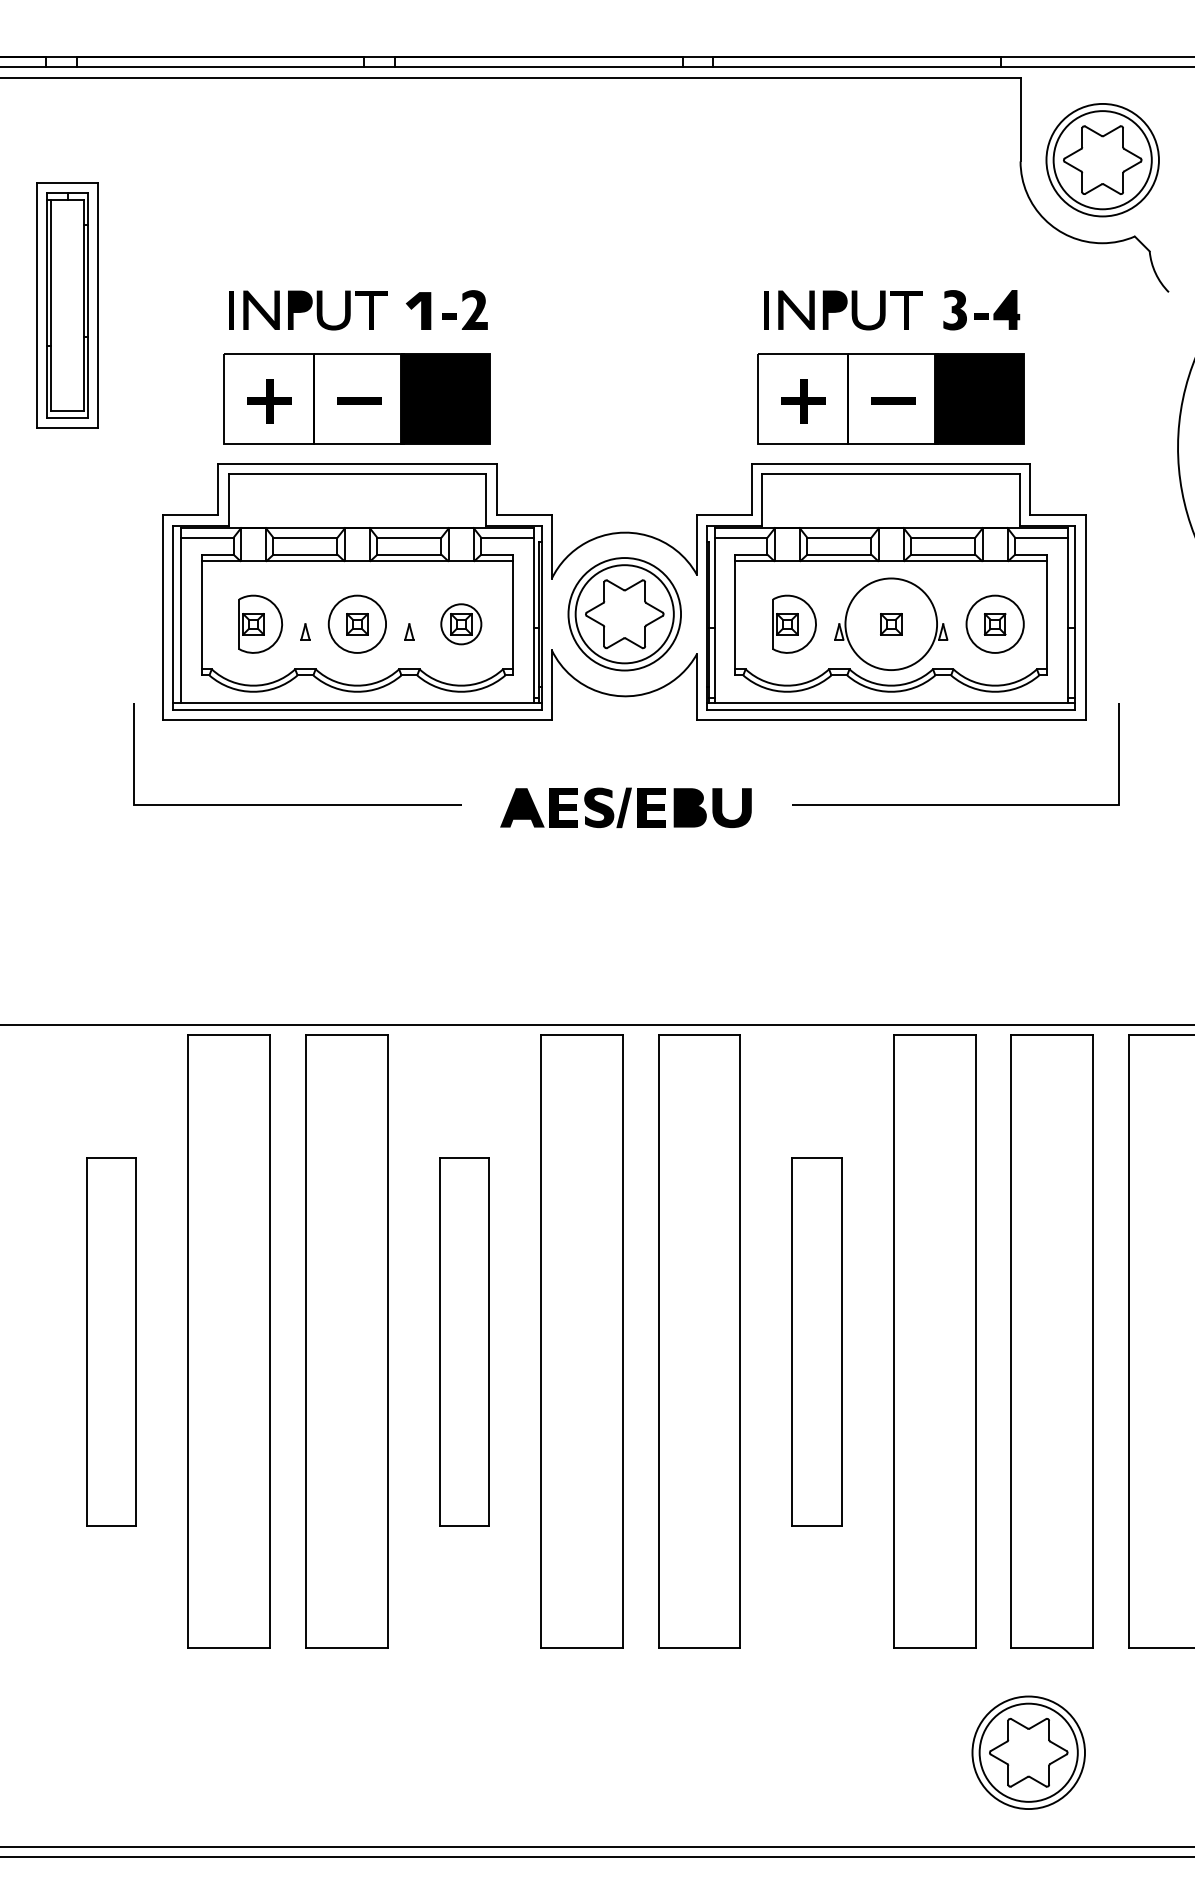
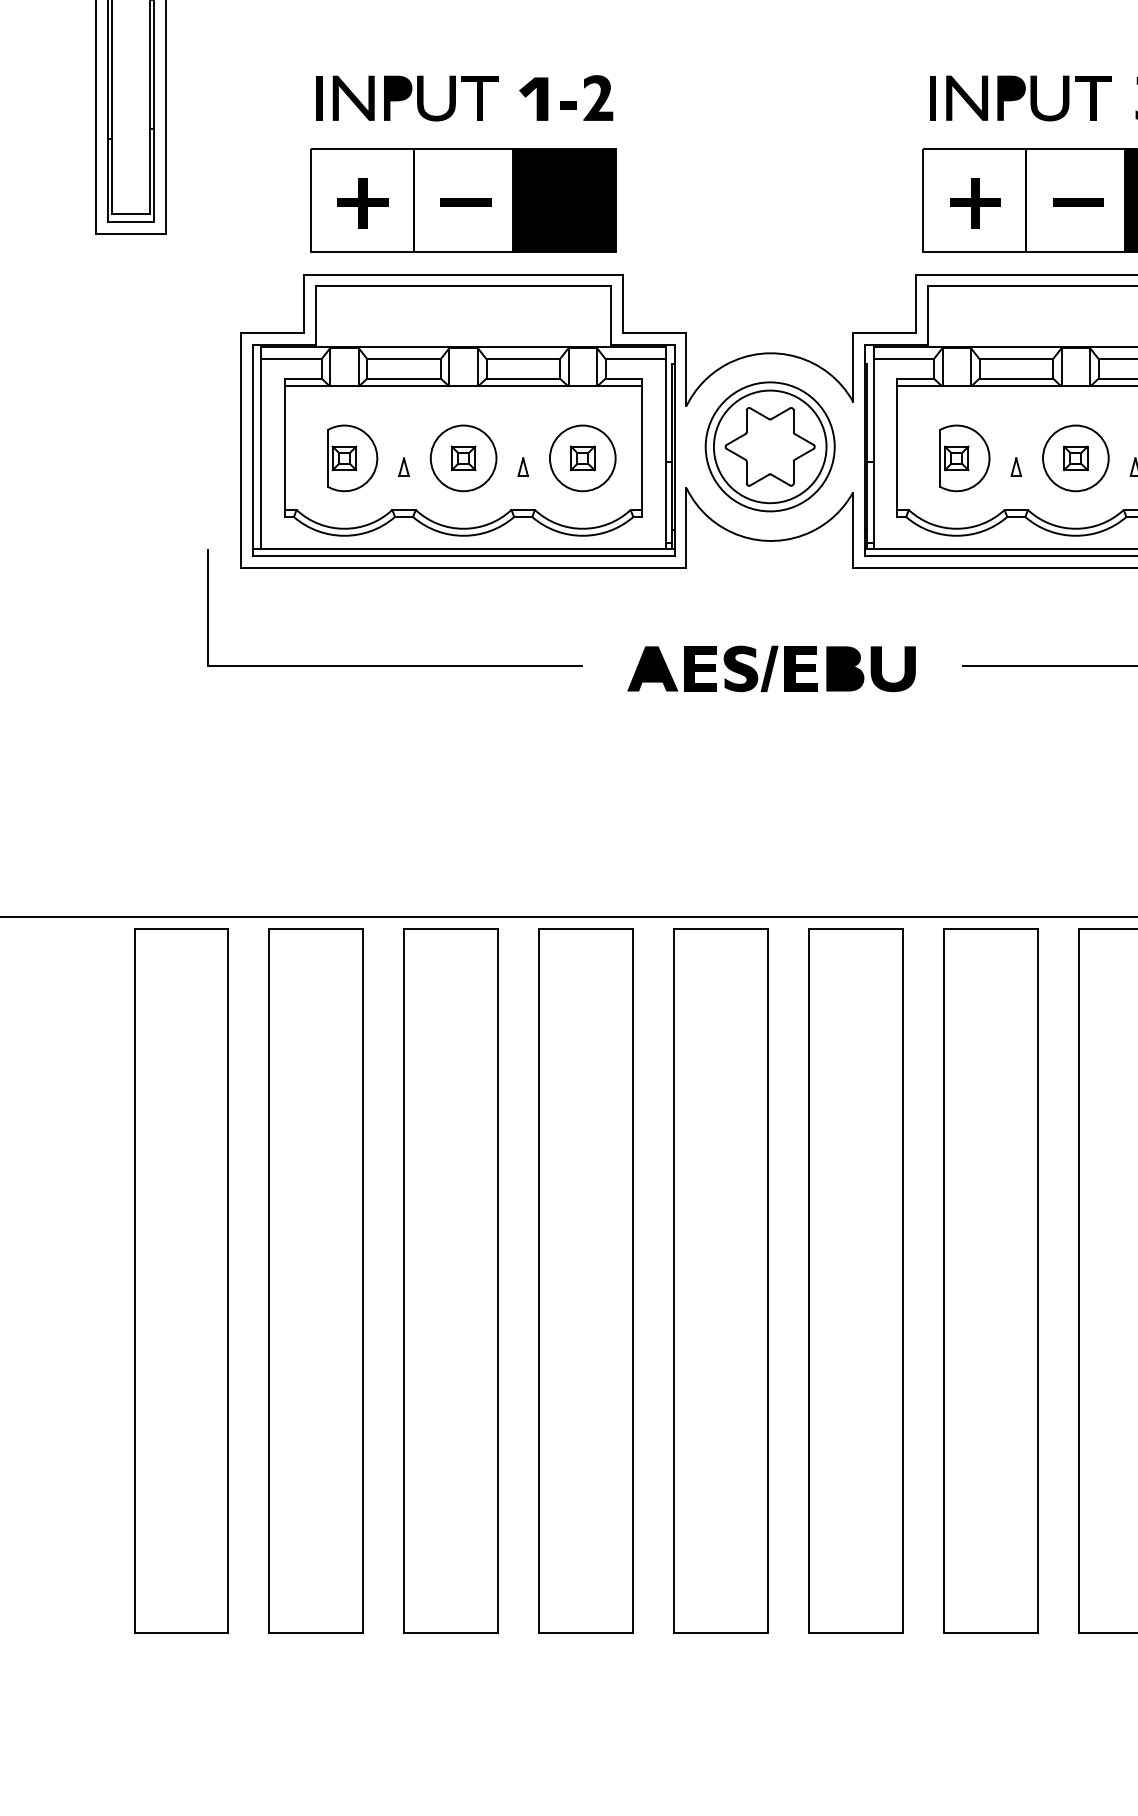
circle: (460, 623) -> (581, 457), size x1.43
circle: (890, 623) -> (1074, 457), size x0.62
part: (110, 1341) -> (180, 1280), size x1.67
part: (463, 1341) -> (585, 1280), size x1.67
part: (816, 1341) -> (990, 1280), size x1.67

